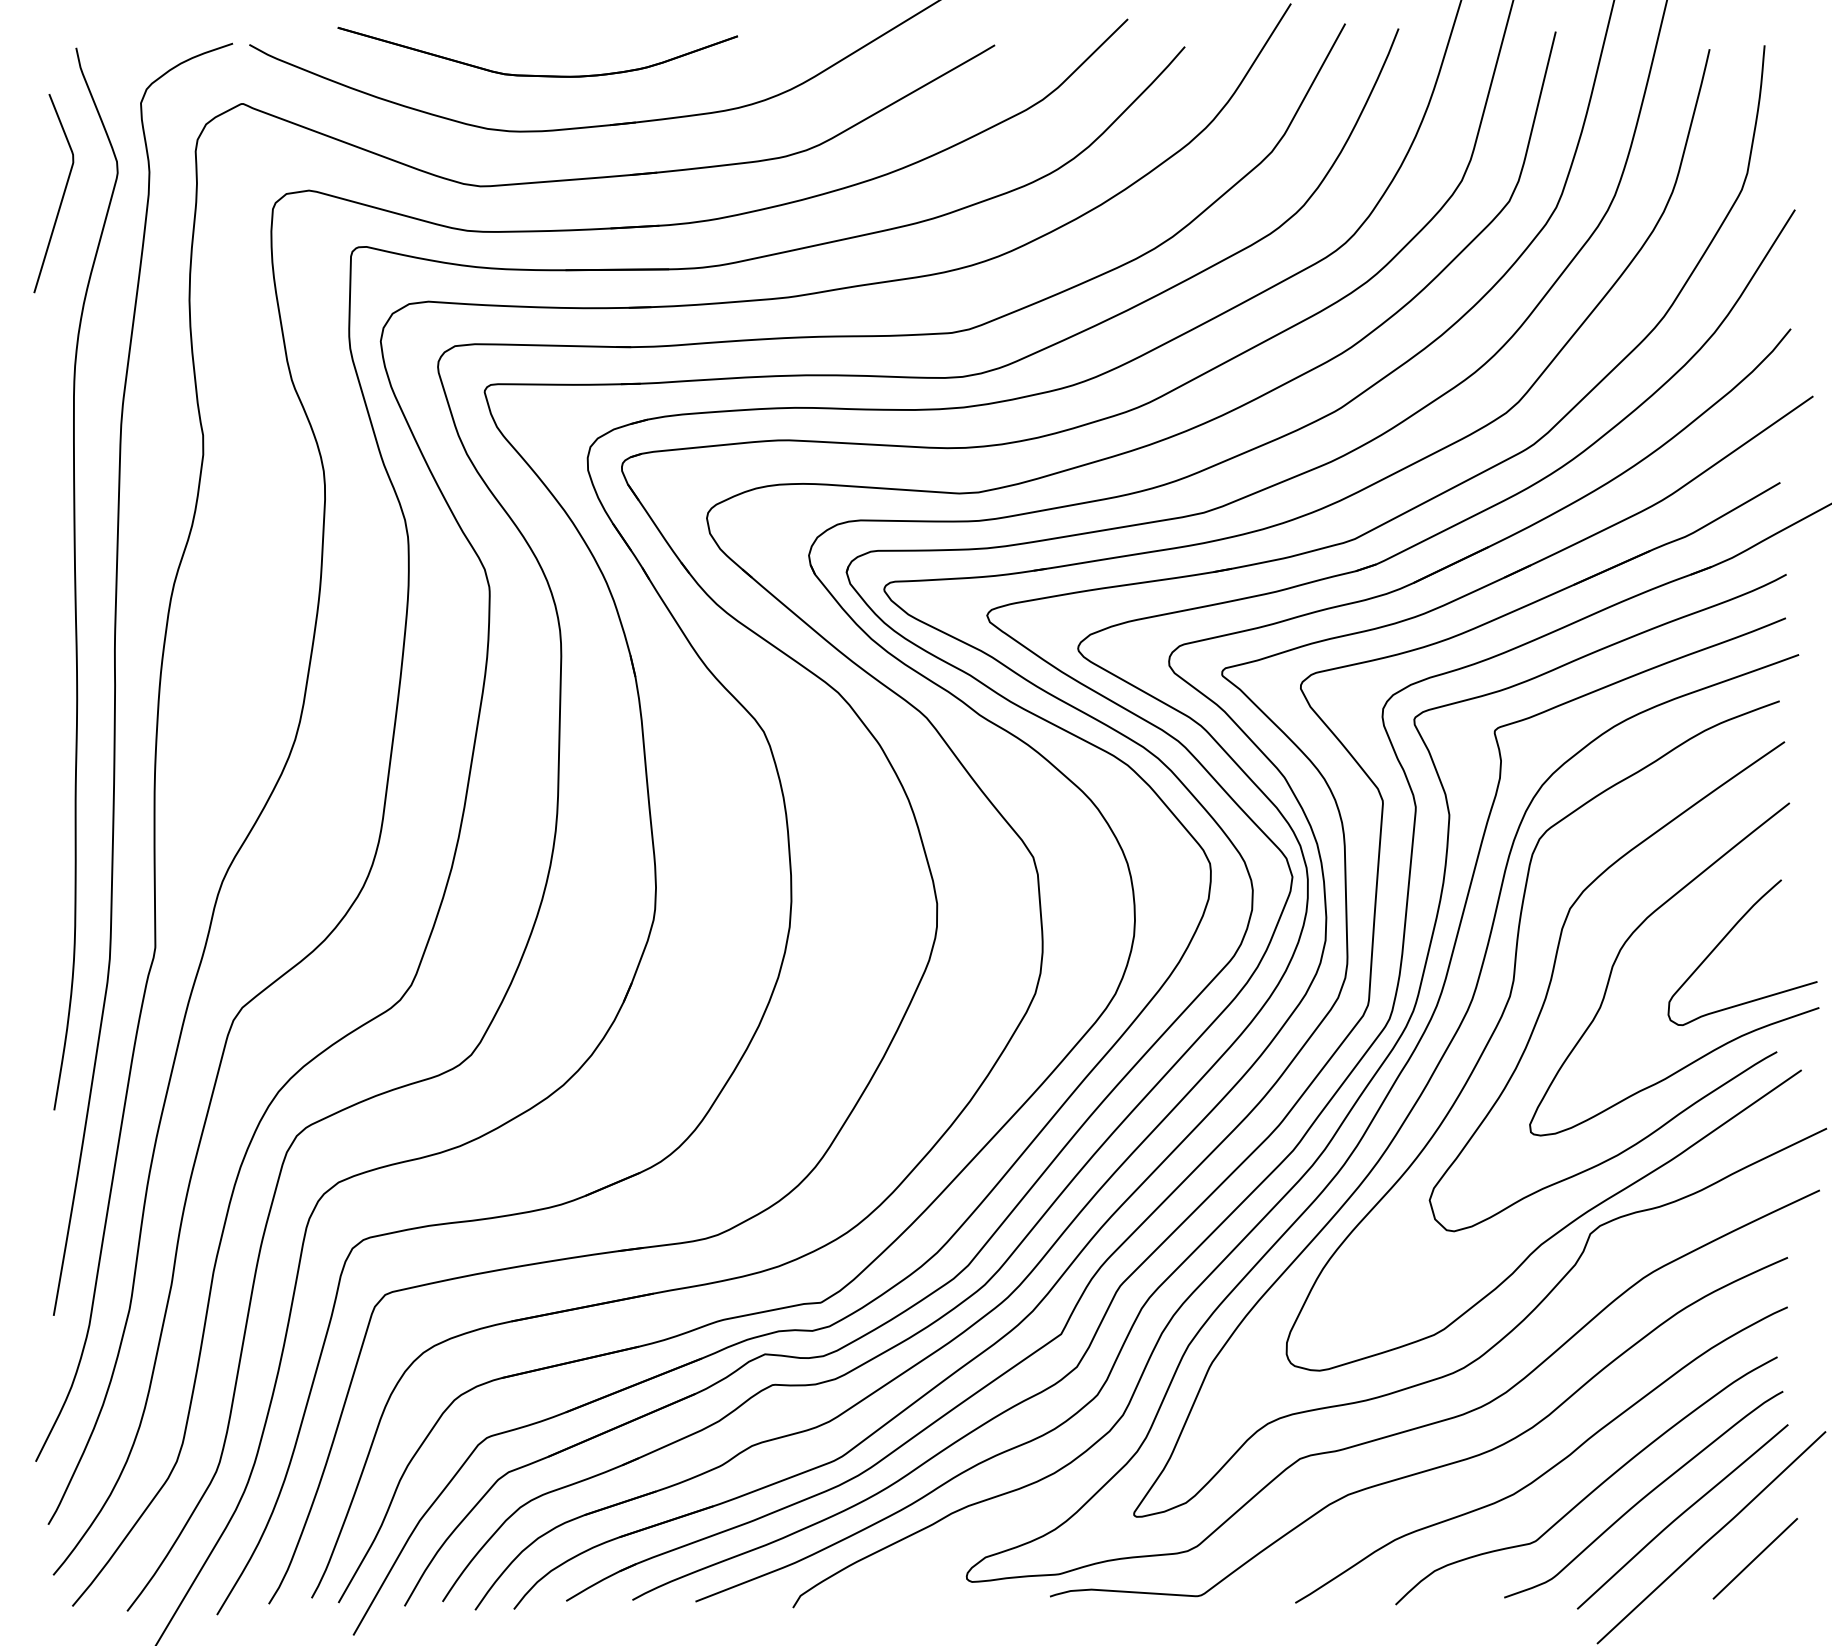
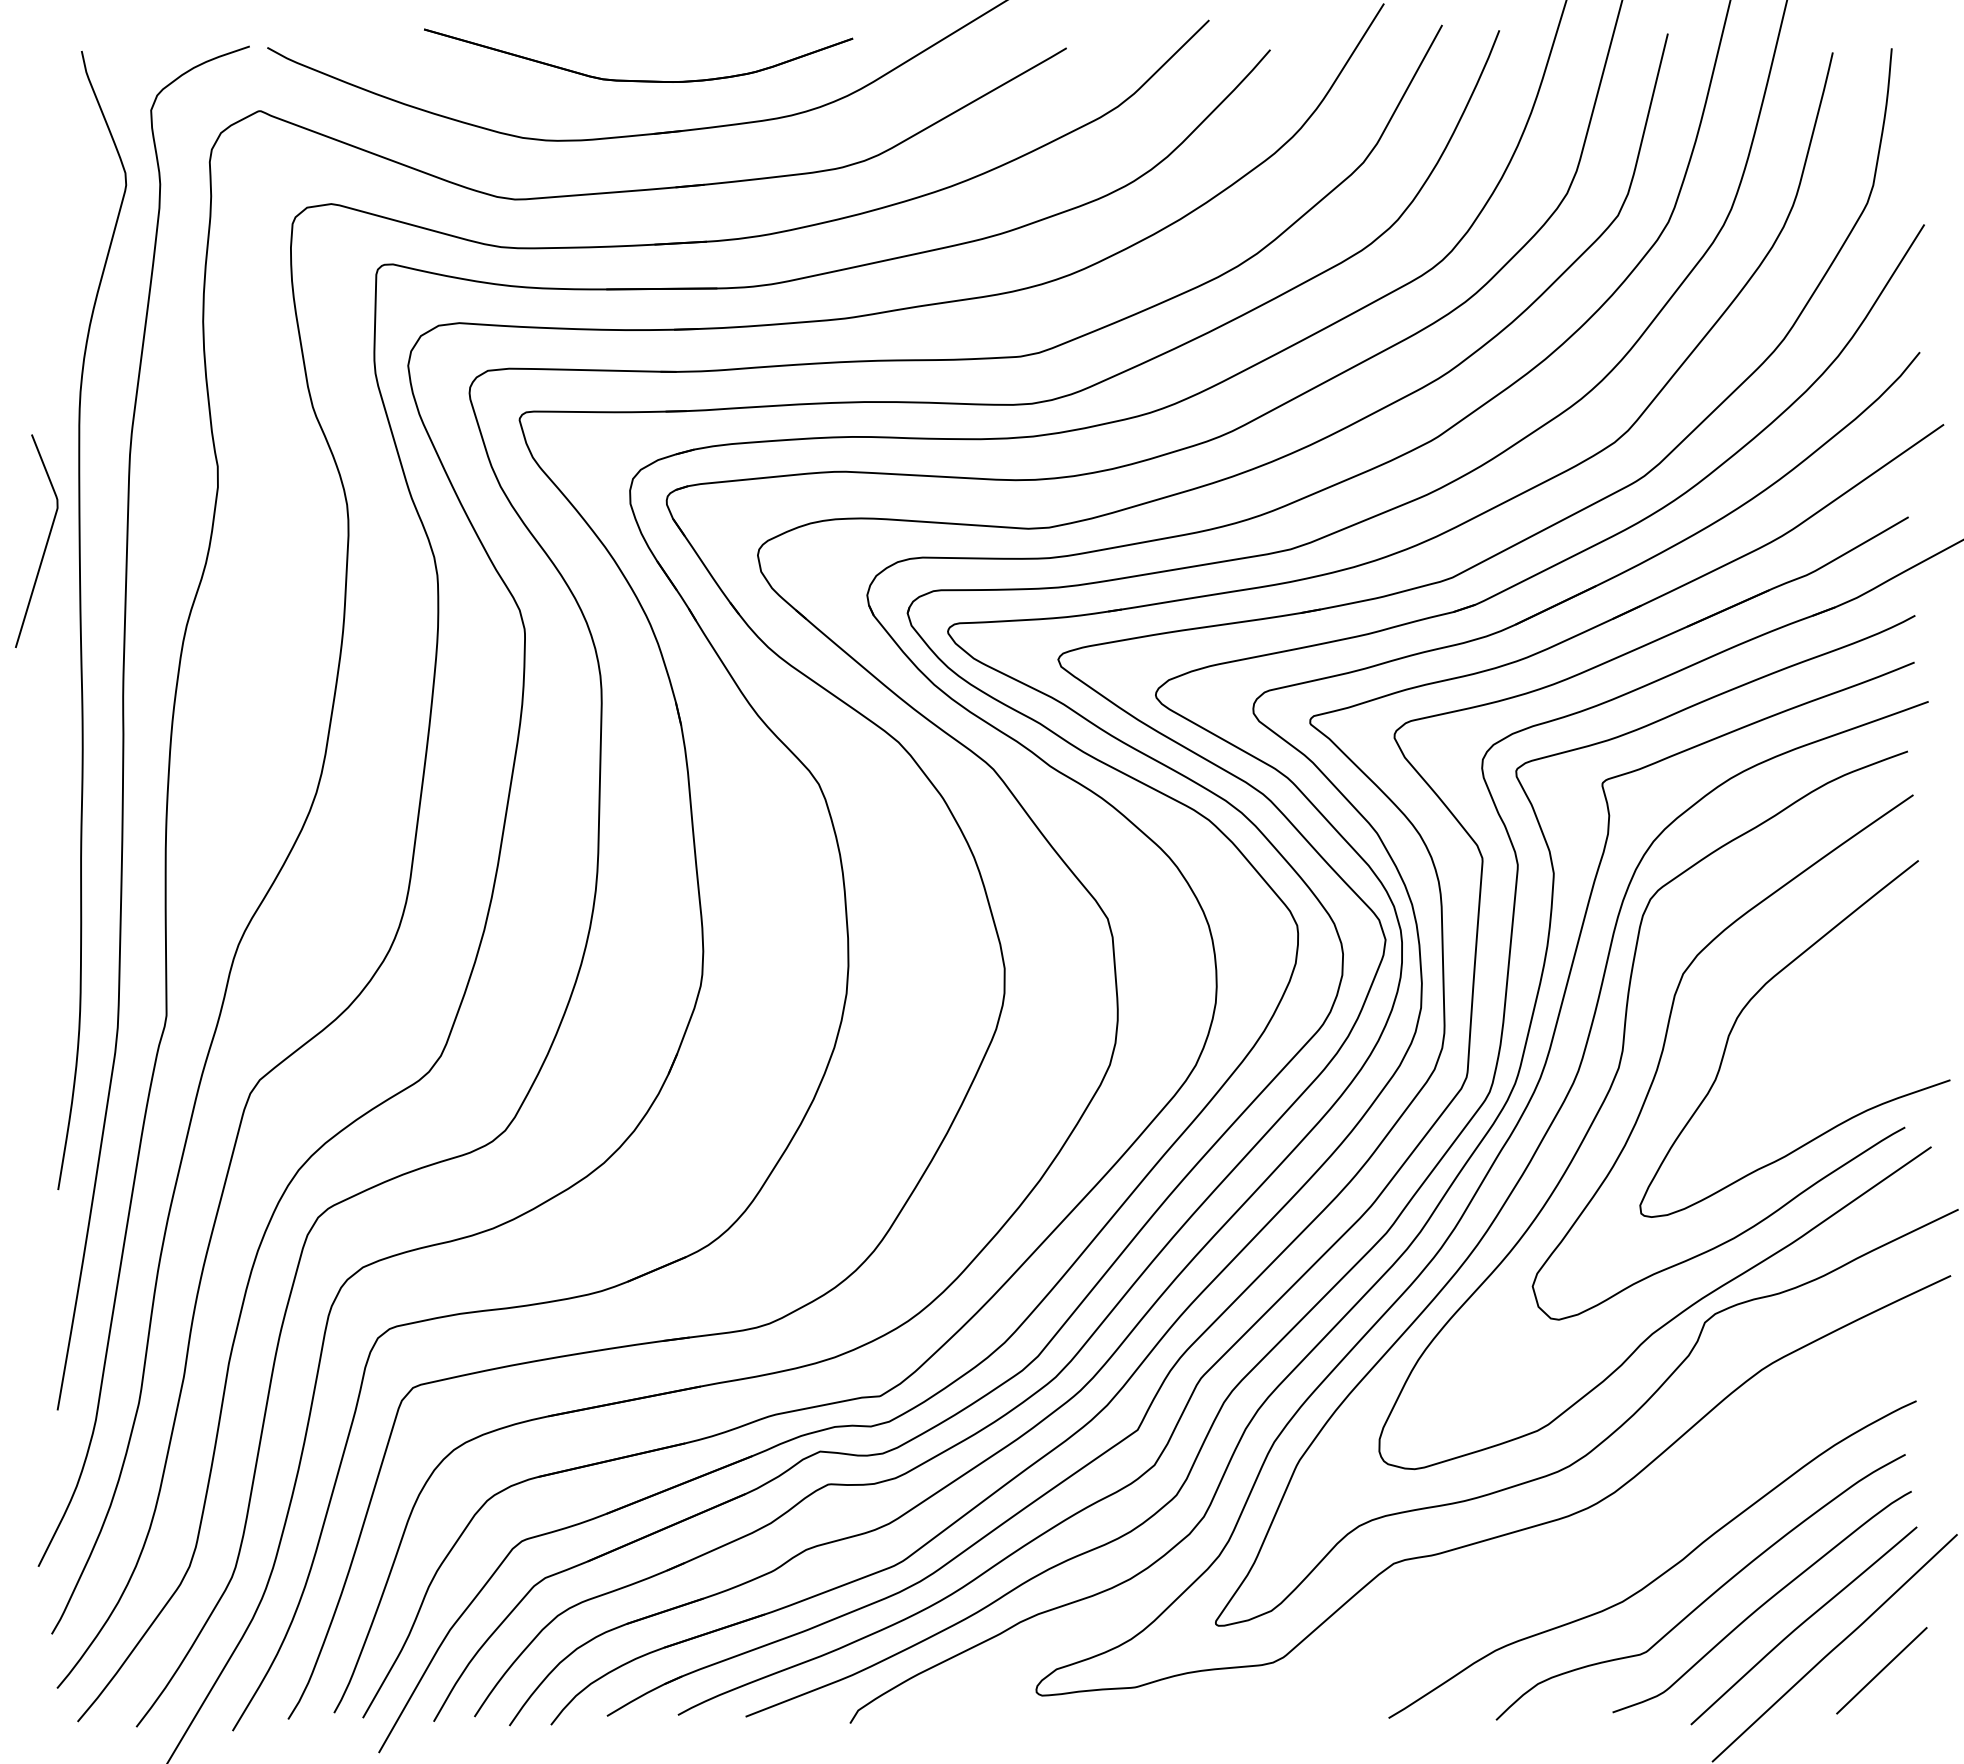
part: (537, 75) -> (638, 80), moved
curve: (62, 196) -> (45, 544), moved
curve: (1727, 936) -> (1851, 1003), removed
curve: (1432, 1468) -> (1535, 1573), removed

